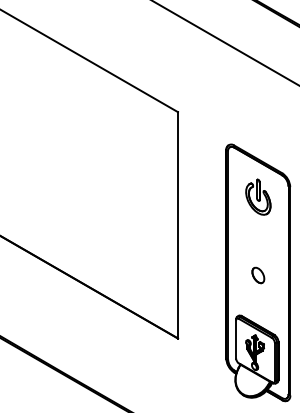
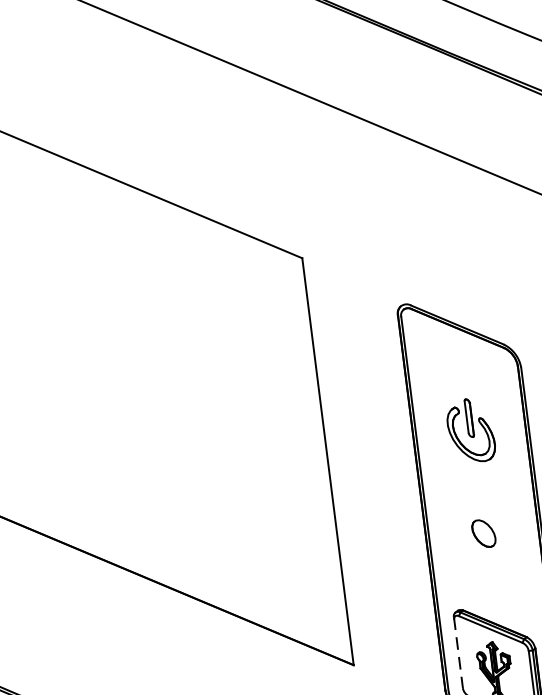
part: (258, 196) -> (470, 429), moved
line: (236, 338) -> (458, 651), solid -> dashed

